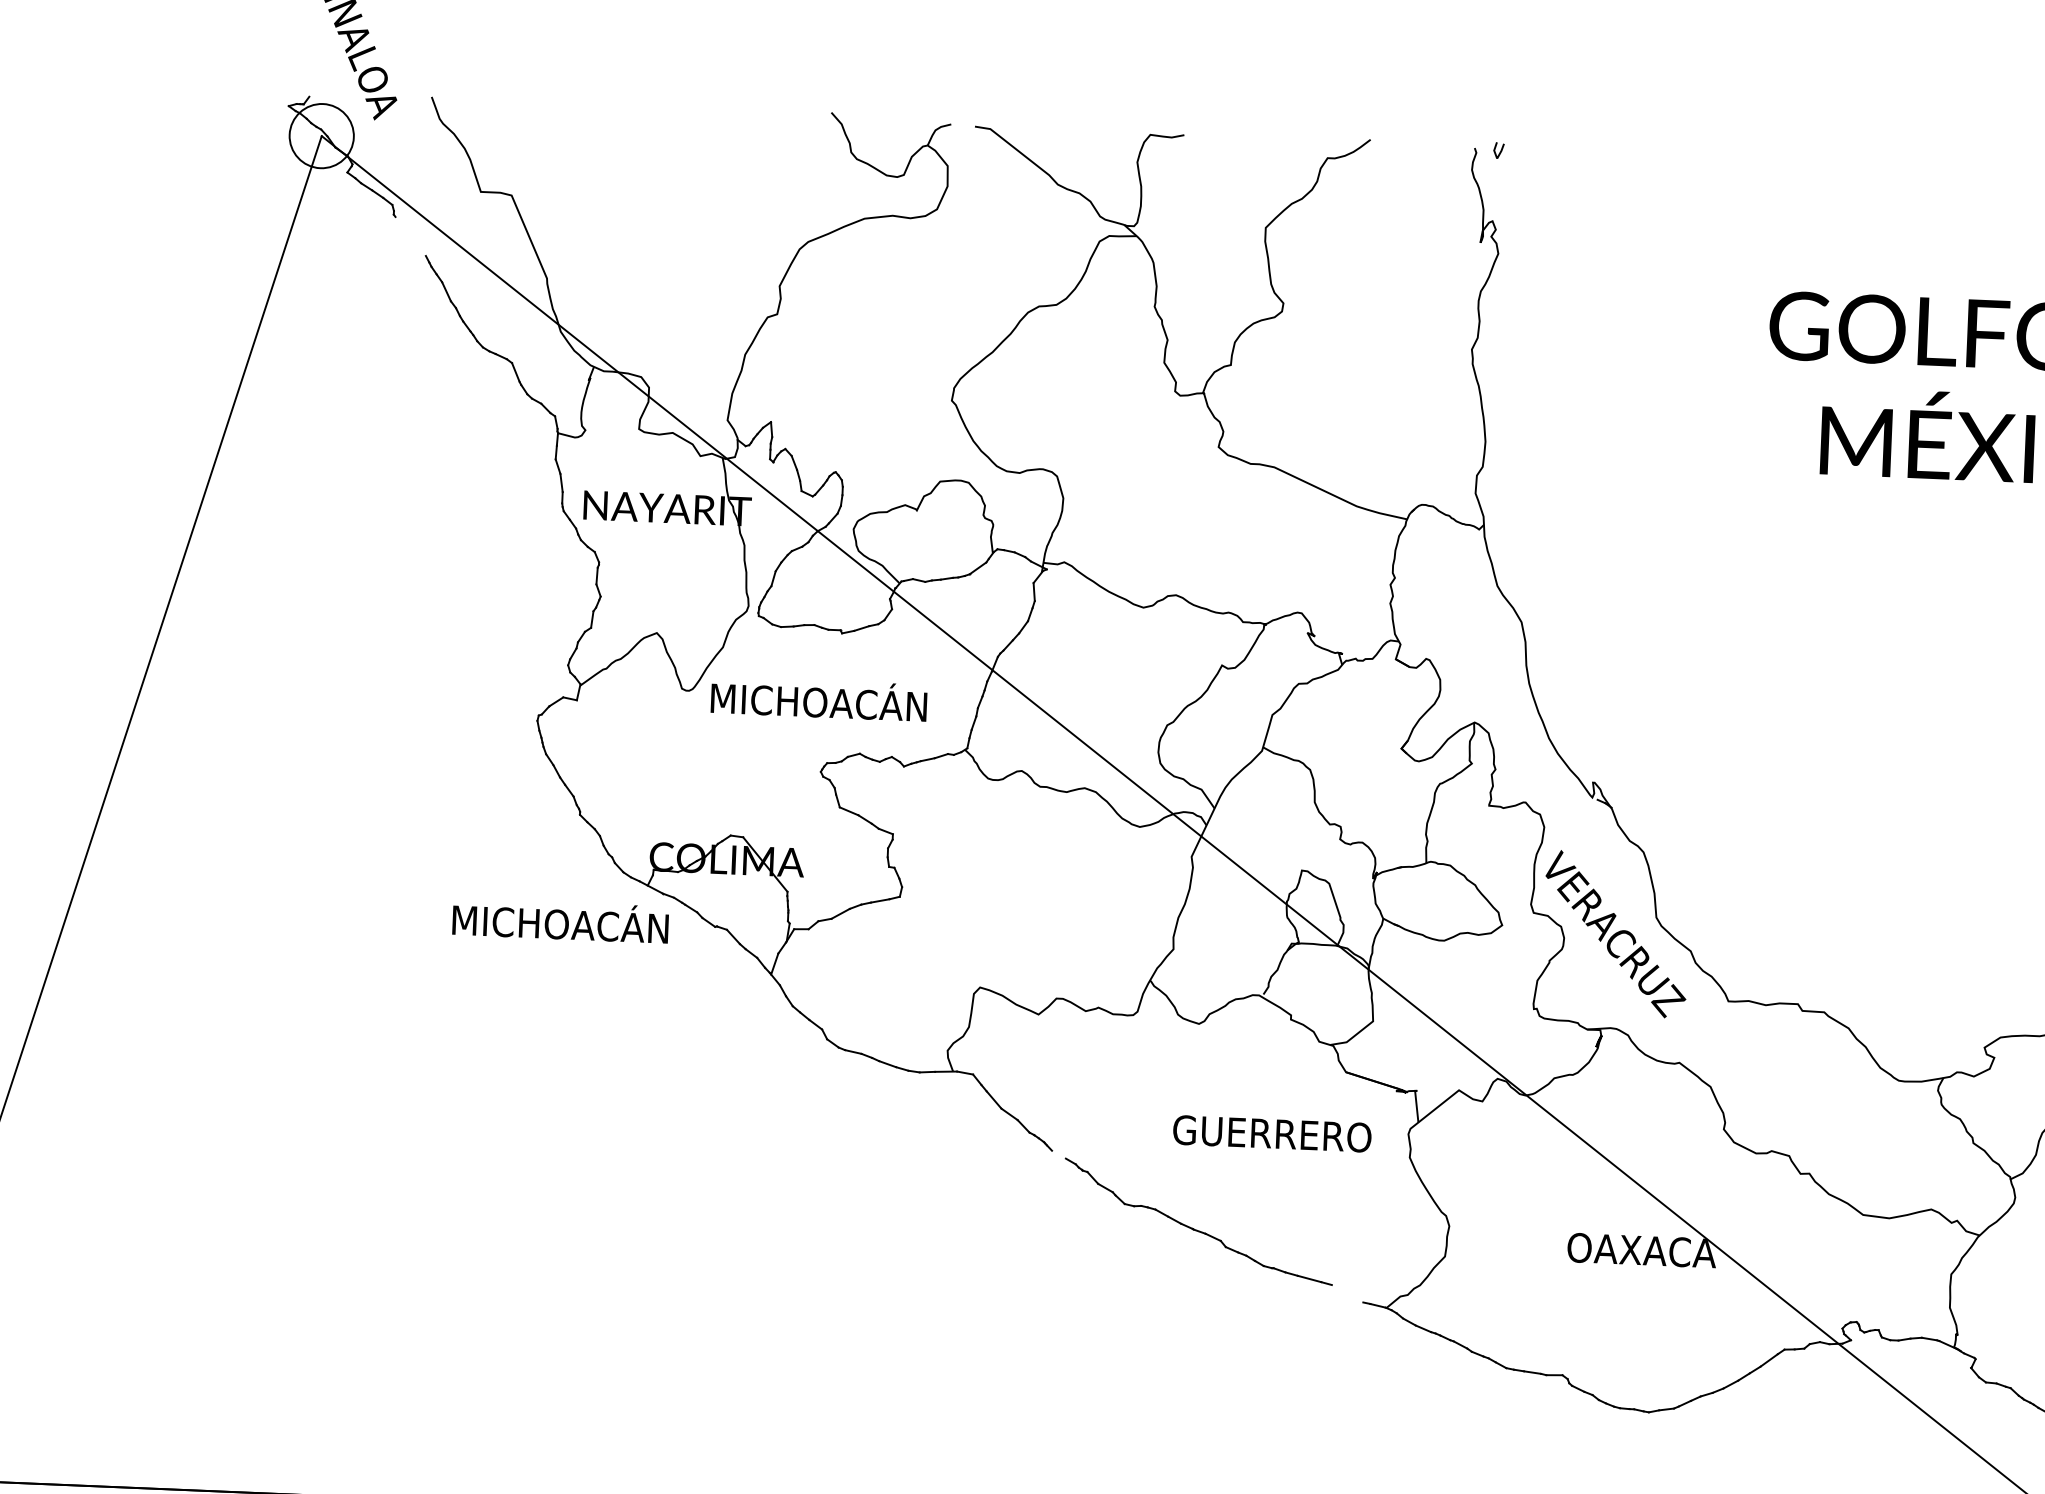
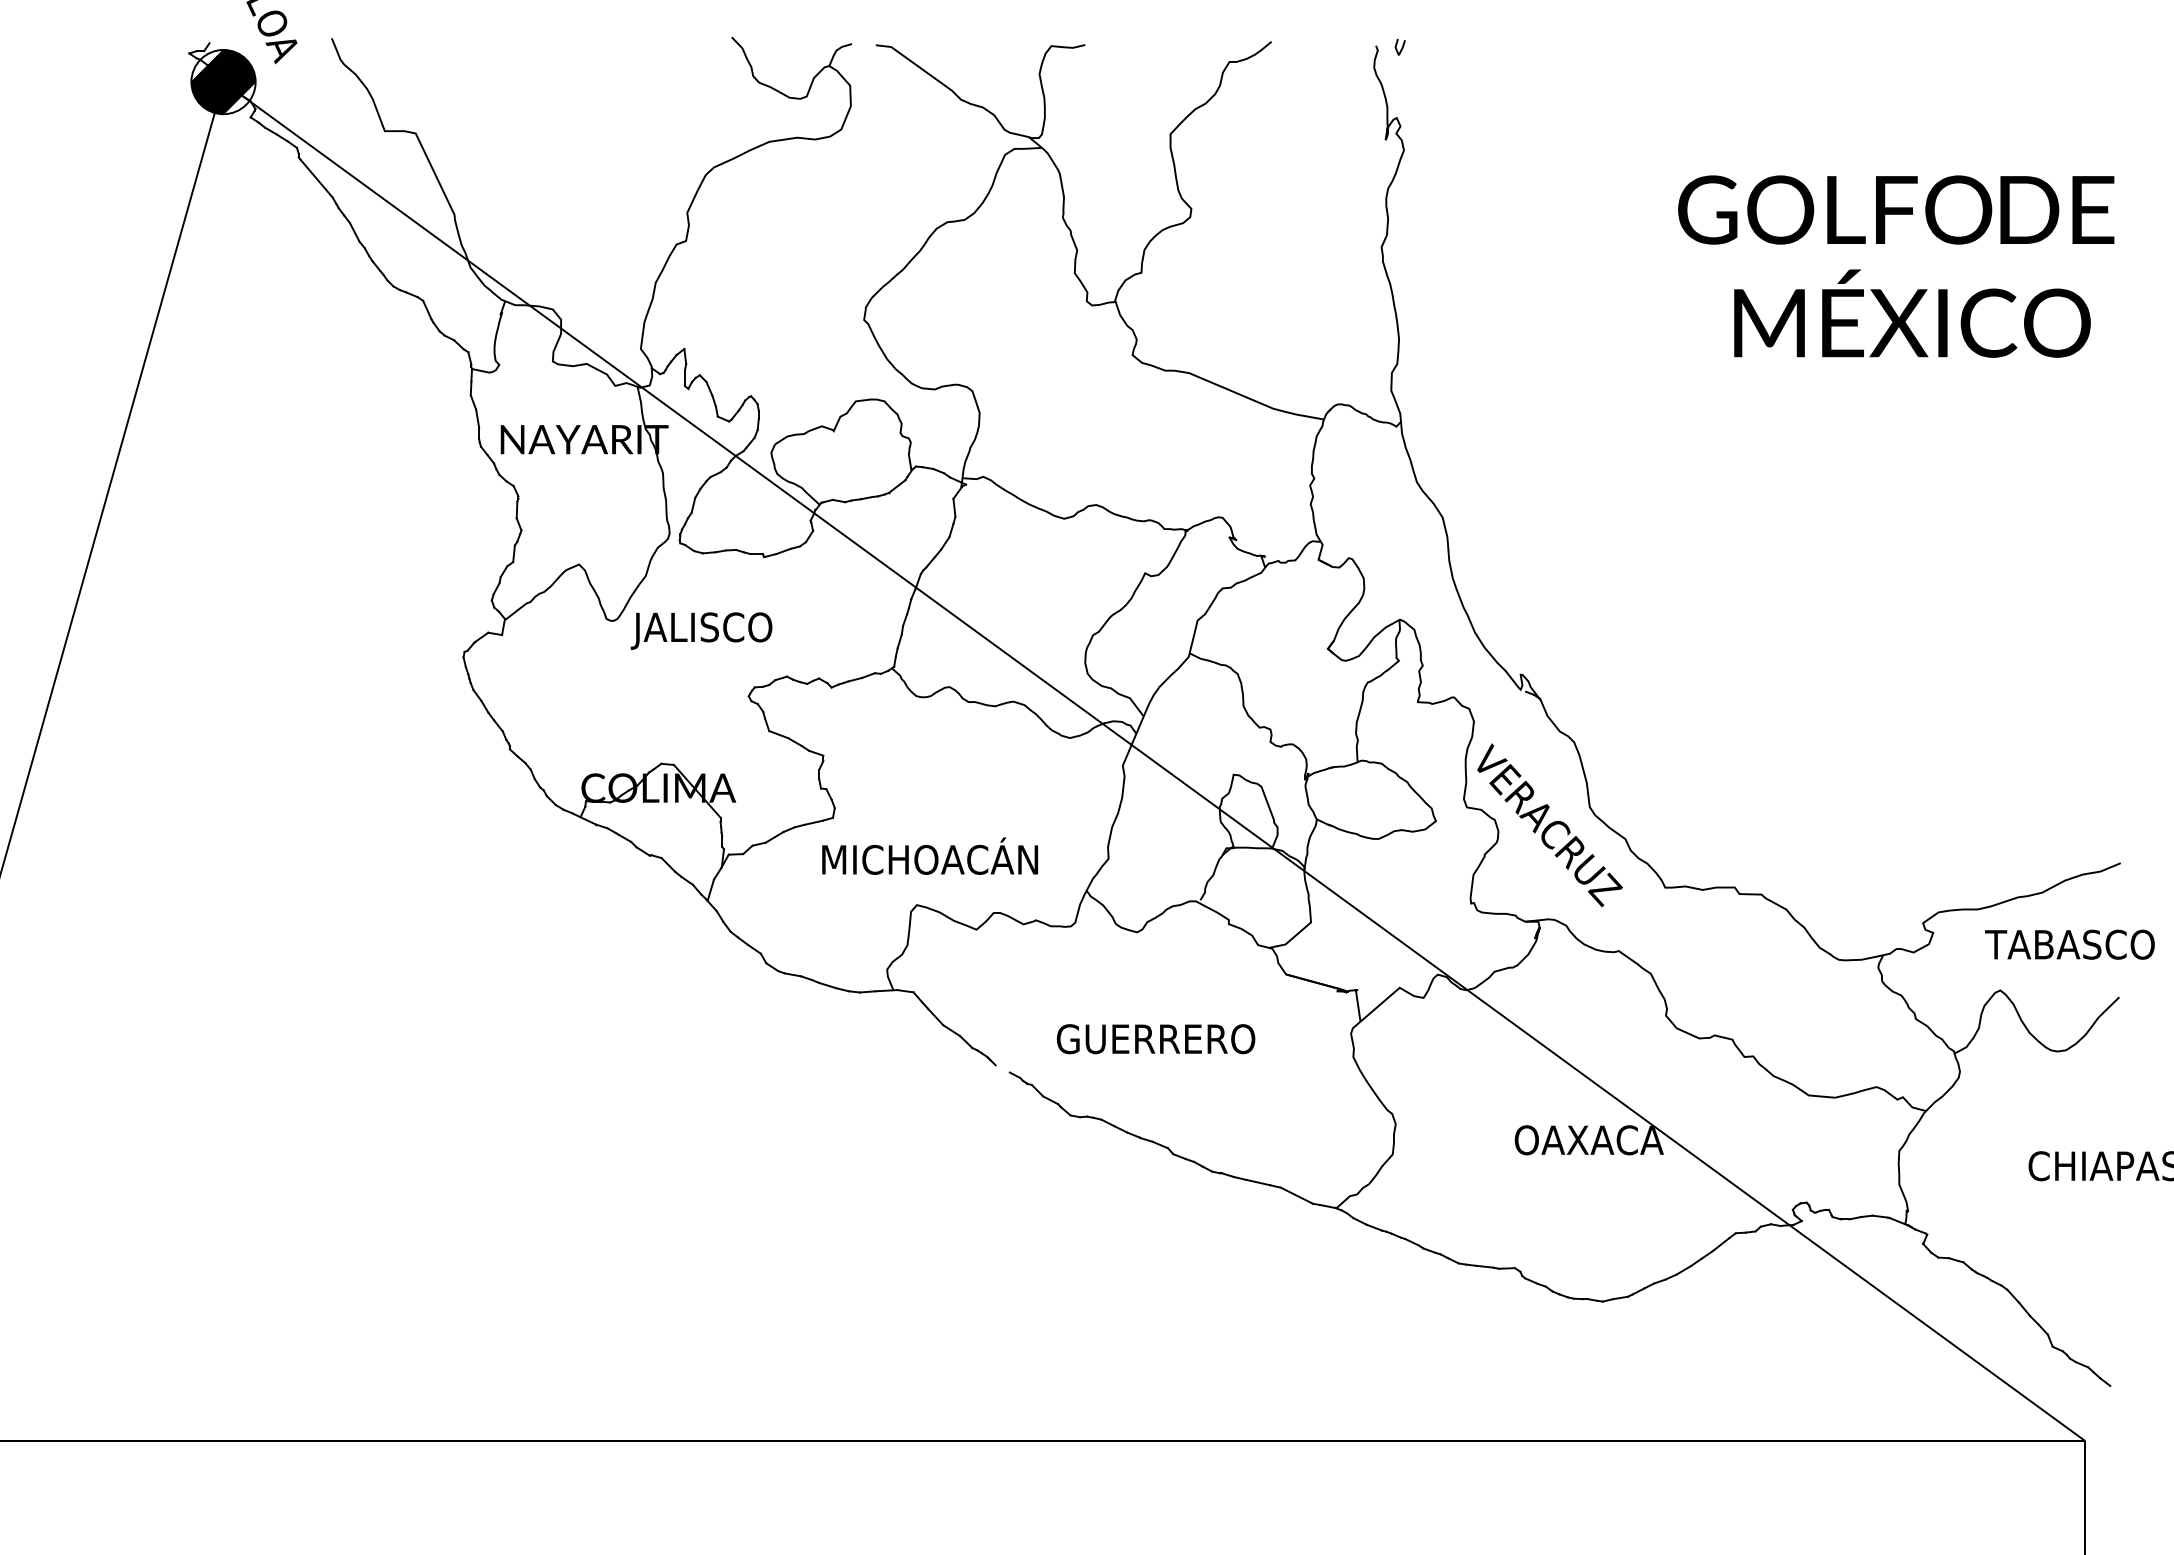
hatch: (321, 135) -> (223, 81), added
line: (410, 236) -> (316, 178), added
text: (815, 702) -> (740, 627), MICHOACÁN -> JALISCO
text: (560, 920) -> (929, 855), moved
text: (1271, 1134) -> (1155, 1039), moved
line: (1347, 1293) -> (1296, 1195), added

